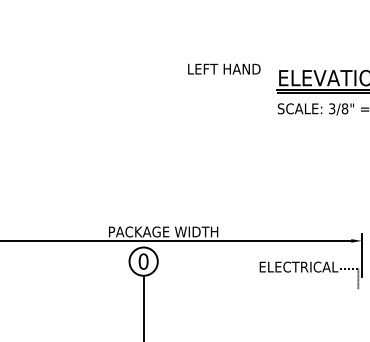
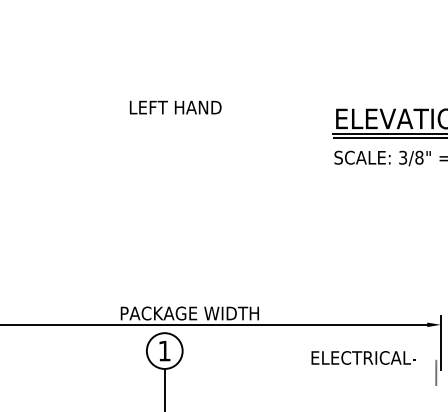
text: (224, 68) -> (175, 106), moved
text: (143, 261) -> (164, 350), 0 -> 1

